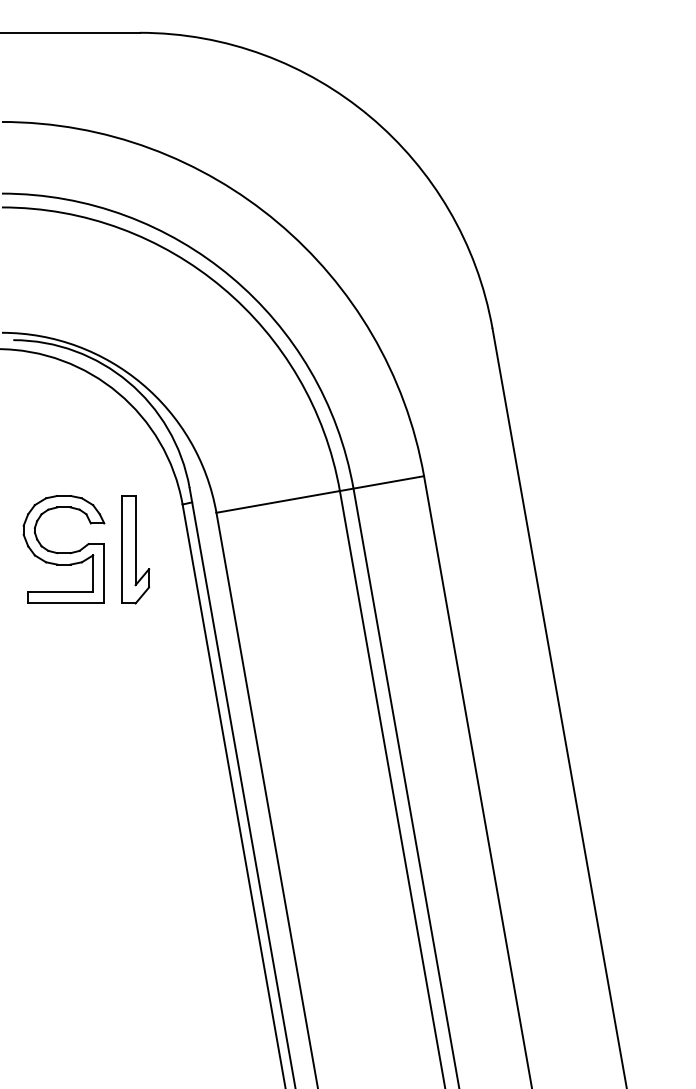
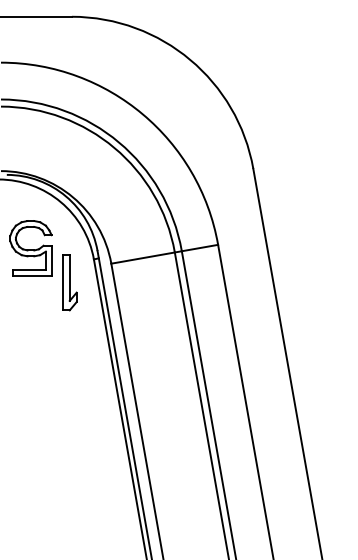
part: (63, 549) -> (30, 248), moved

